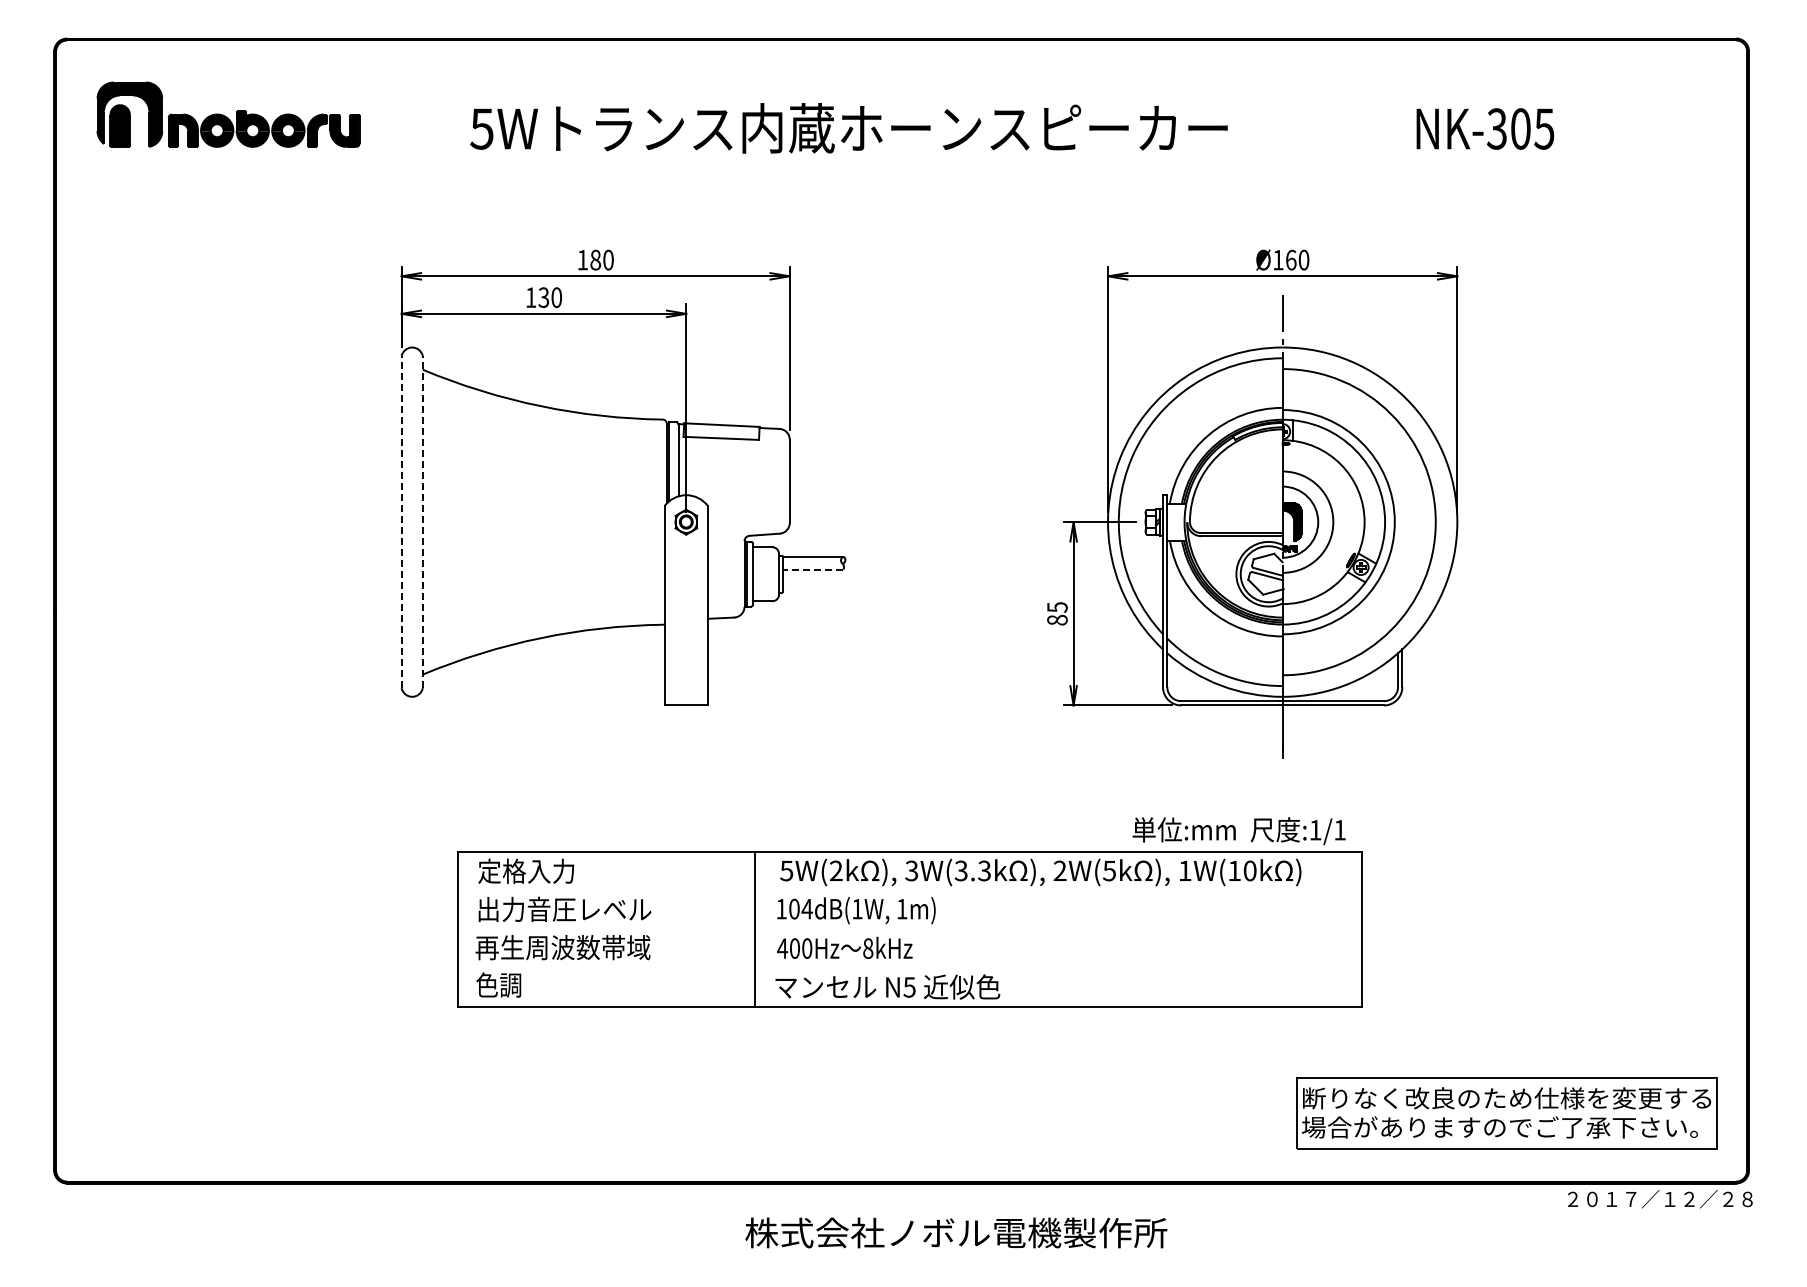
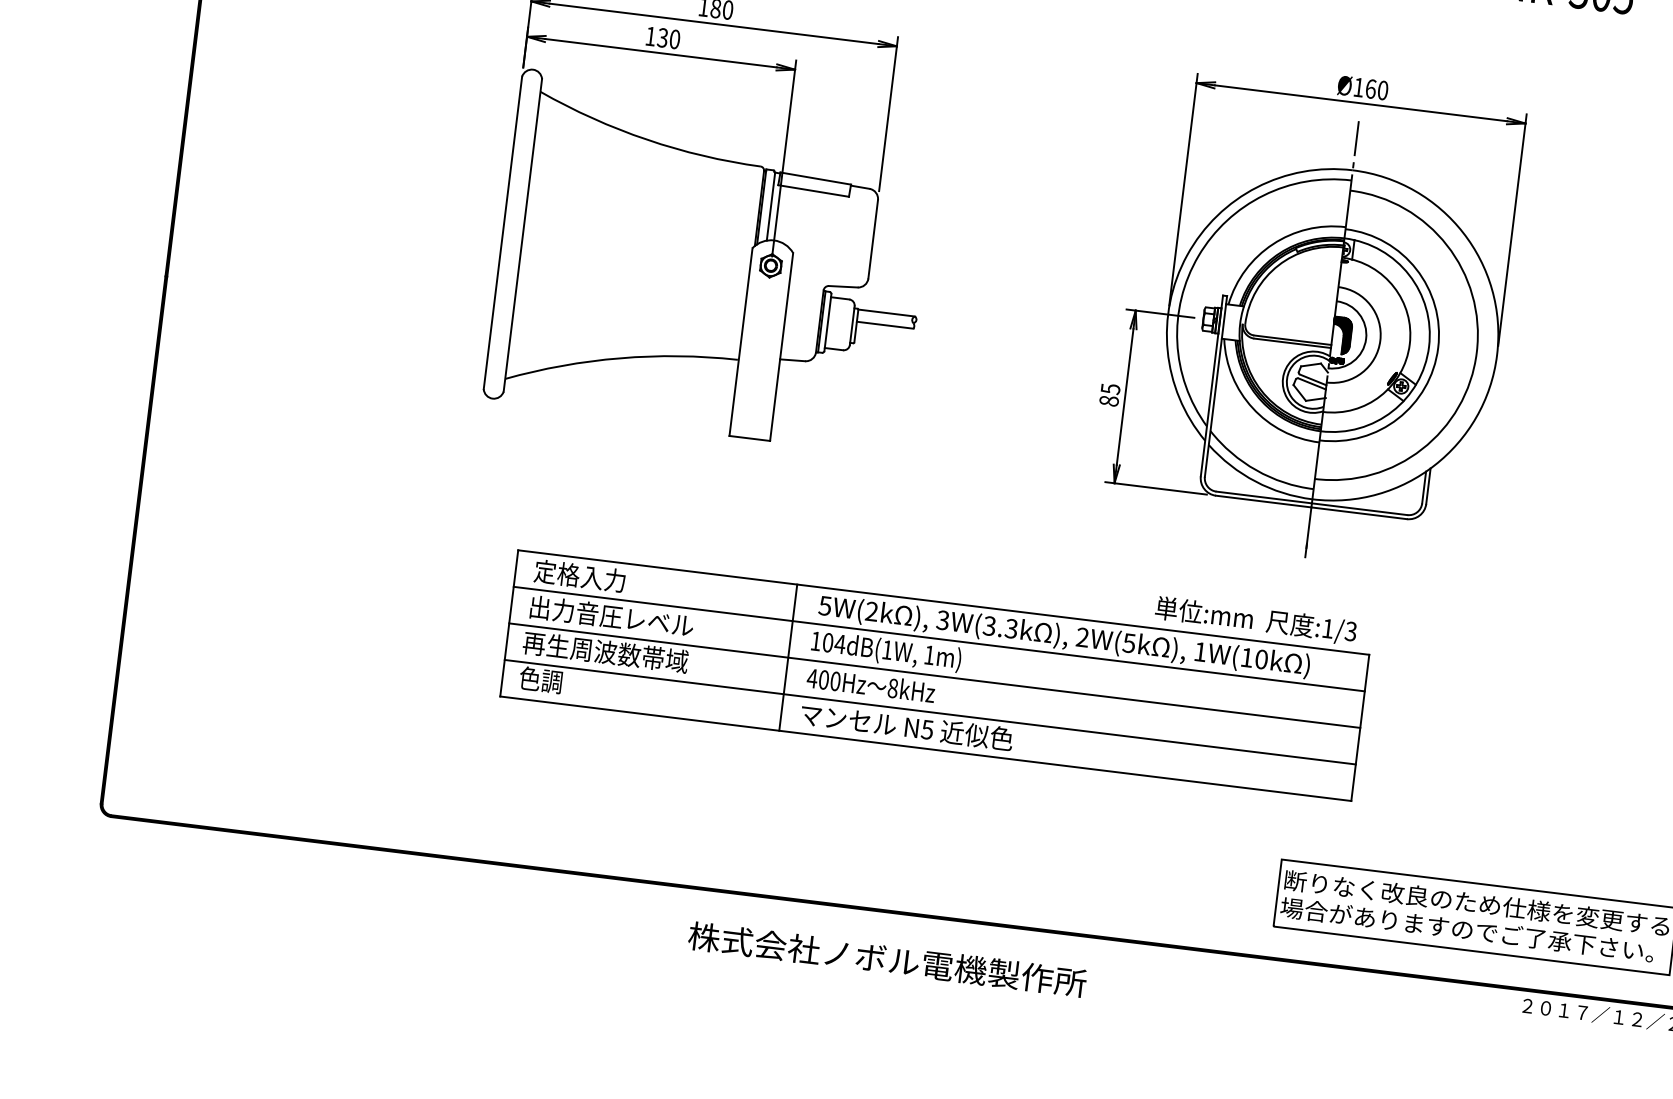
line: (401, 522) -> (502, 233), dashed -> solid
line: (422, 522) -> (522, 235), dashed -> solid
line: (812, 569) -> (884, 325), dashed -> solid
text: (1339, 829) -> (1350, 630), :1/1 -> :1/3
line: (910, 891) -> (939, 639), added
line: (910, 929) -> (935, 675), added
line: (910, 968) -> (930, 712), added
text: (956, 1232) -> (887, 959), moved

